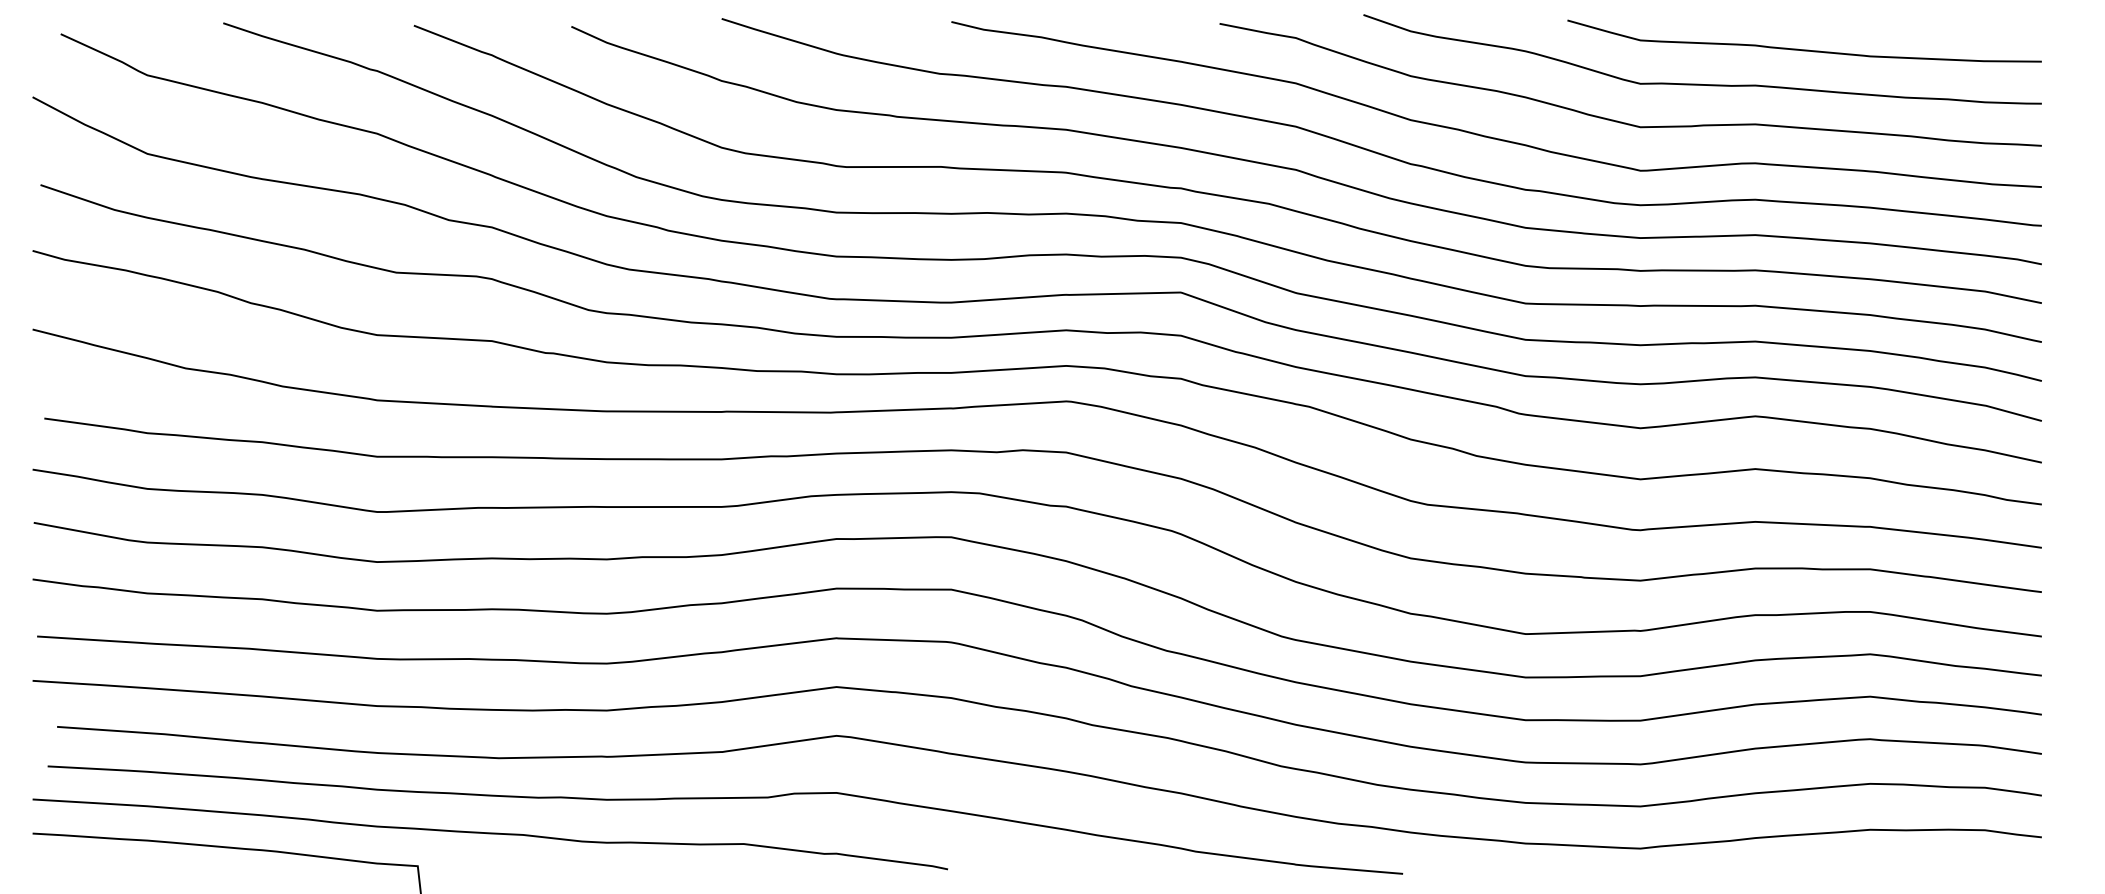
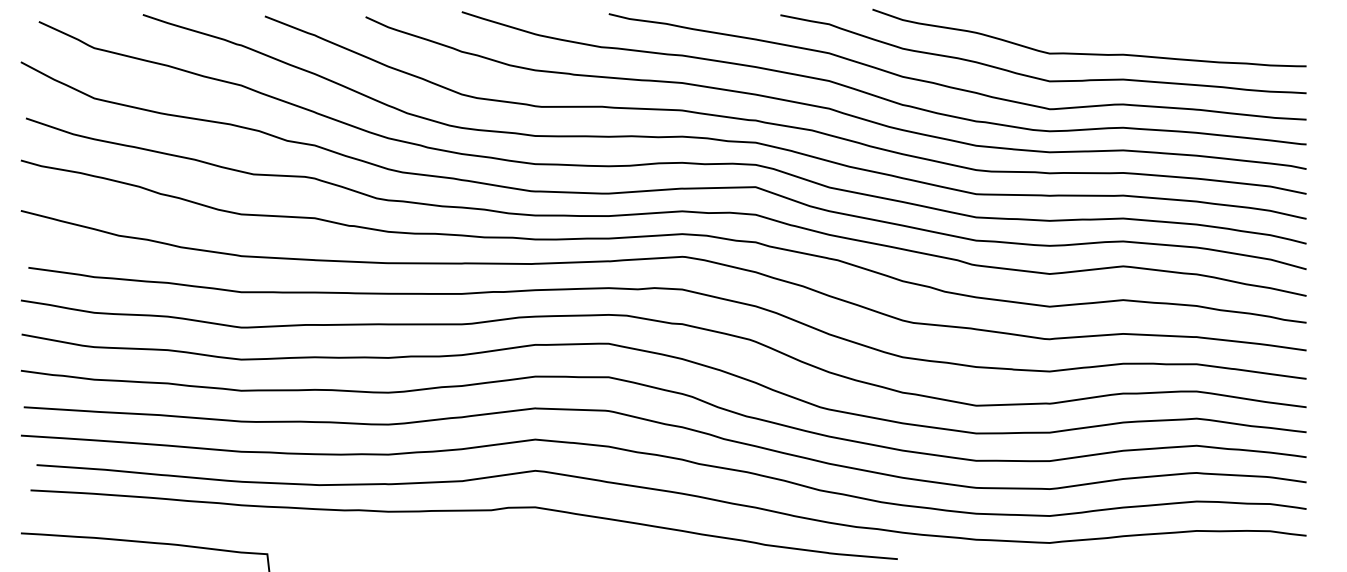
curve: (1804, 49) -> (1154, 31), removed
curve: (489, 833) -> (313, 533), removed

